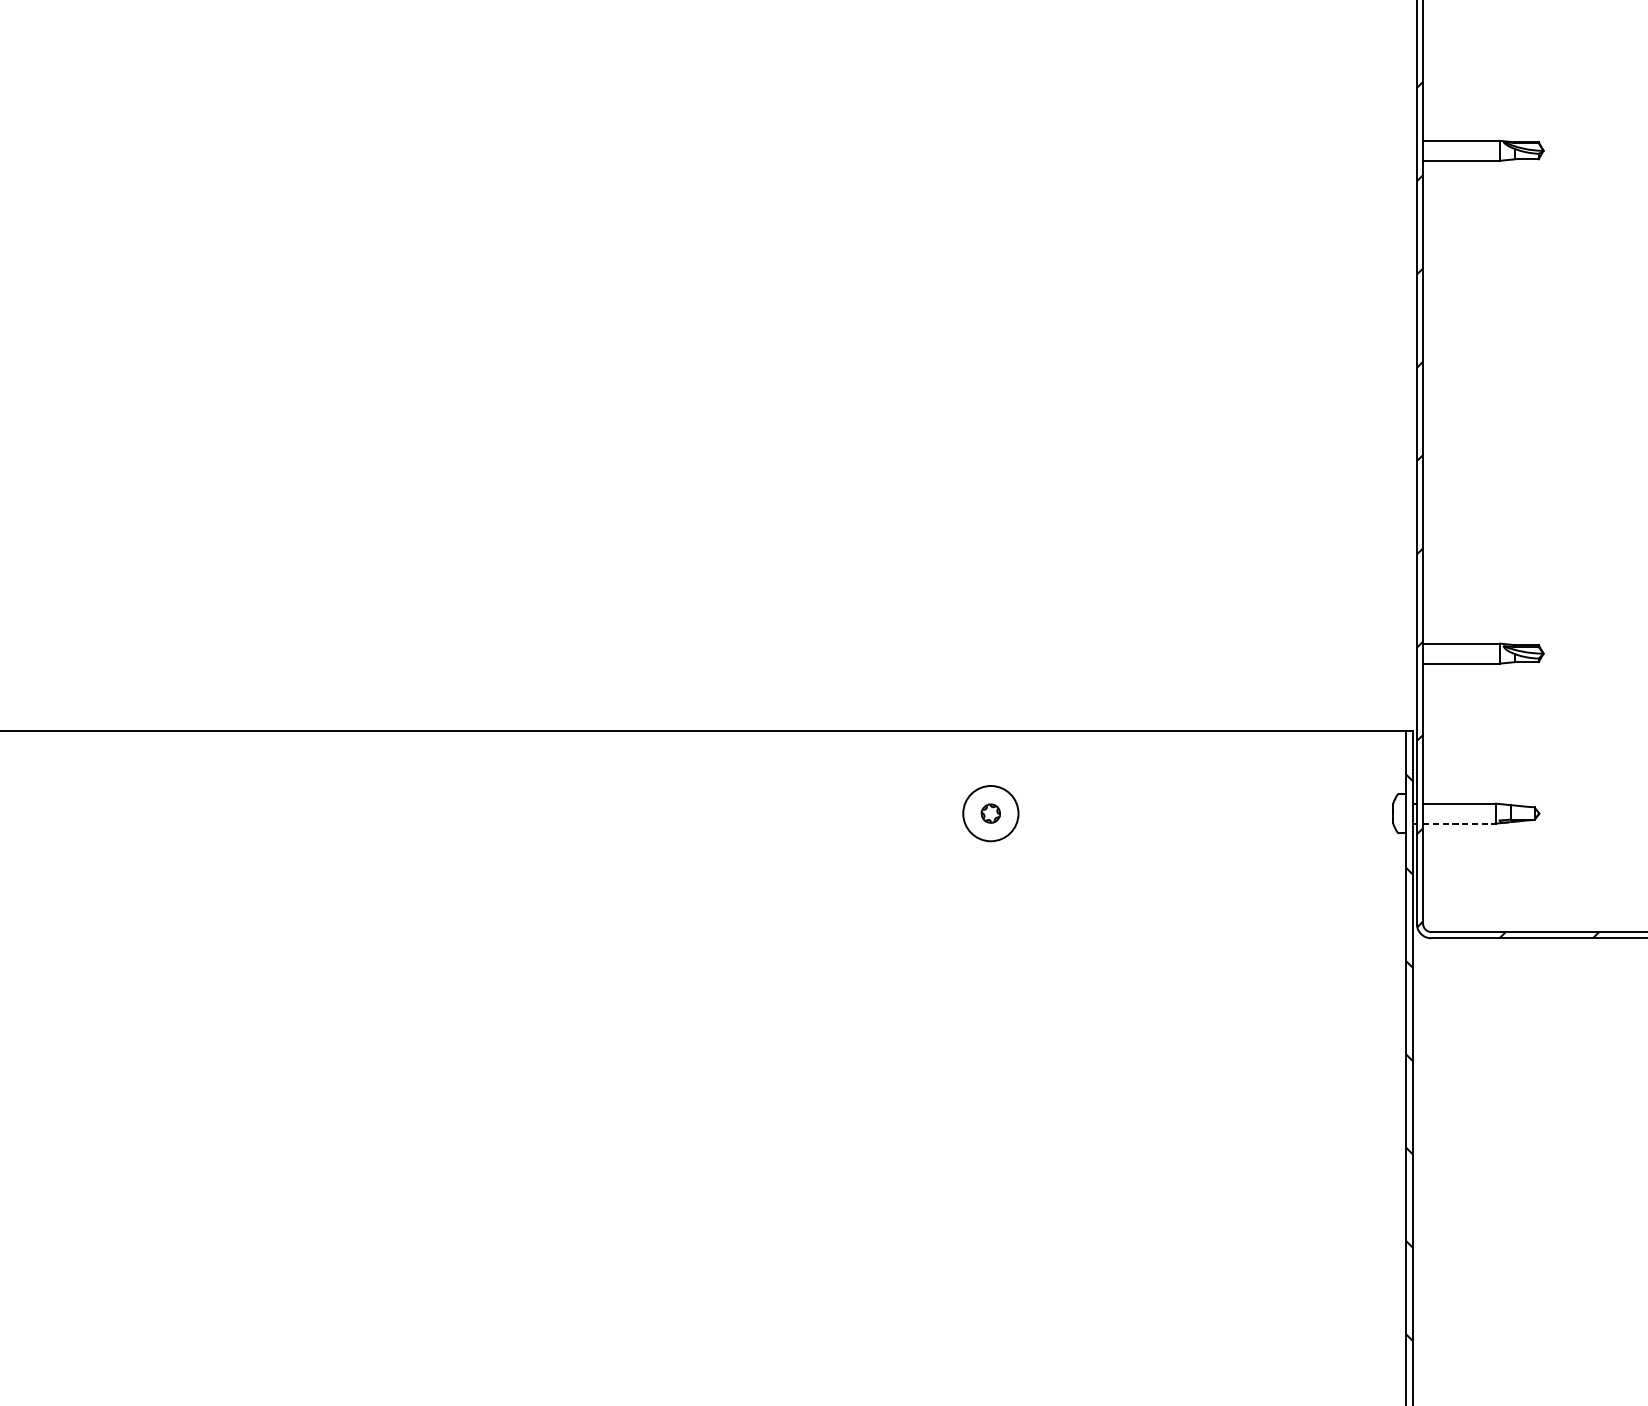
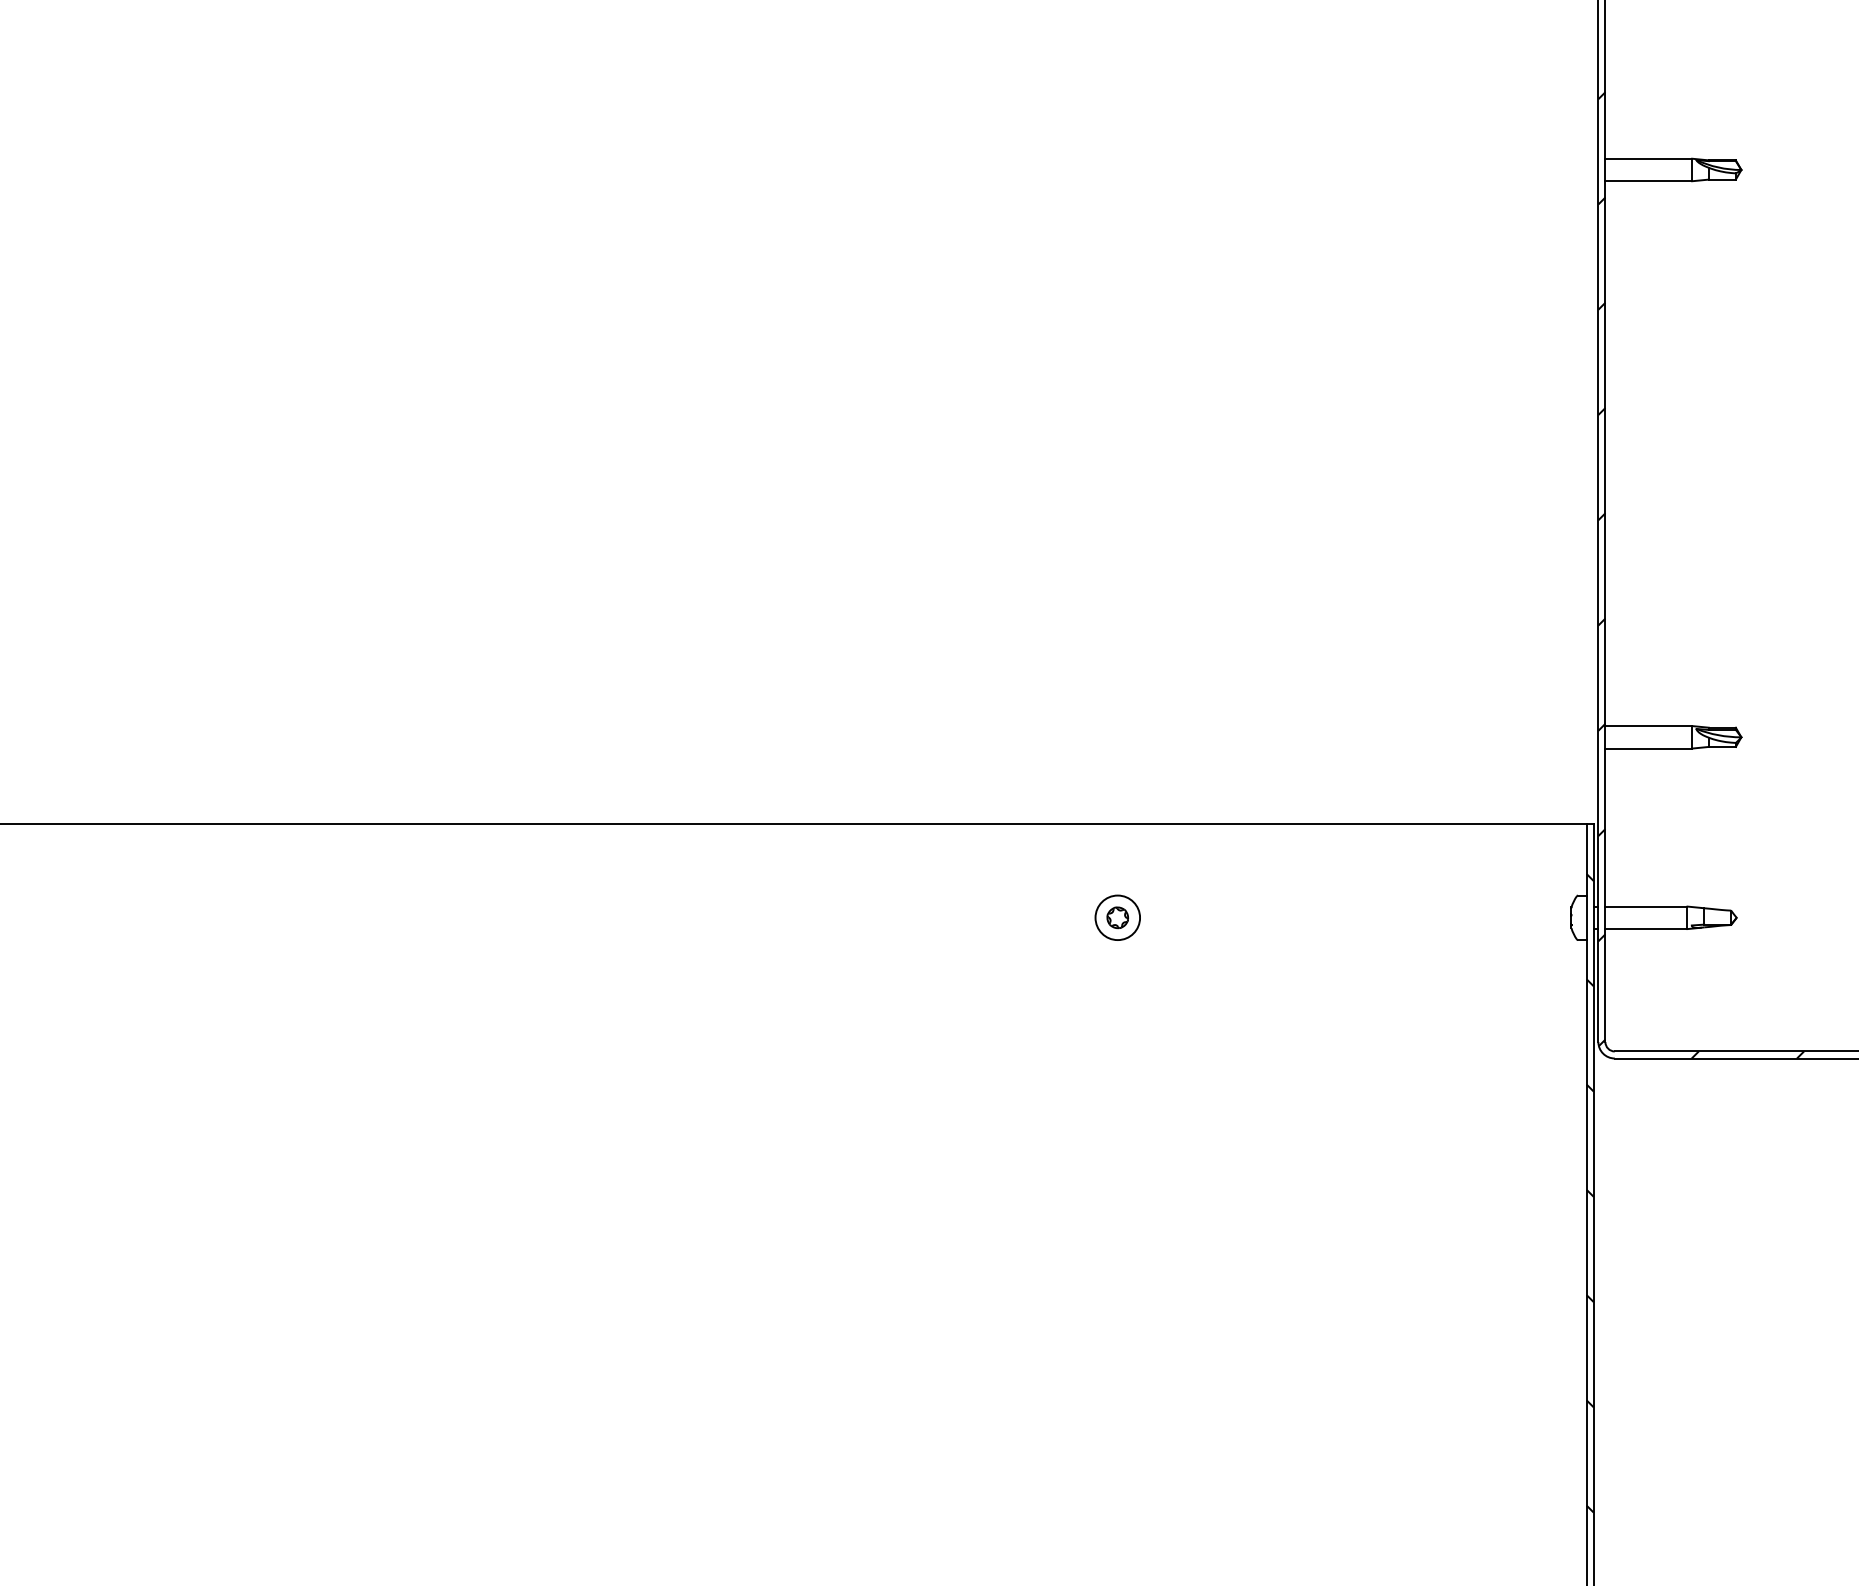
circle: (990, 813) -> (1117, 917), size x0.71
line: (1459, 823) -> (1646, 929), dashed -> solid

